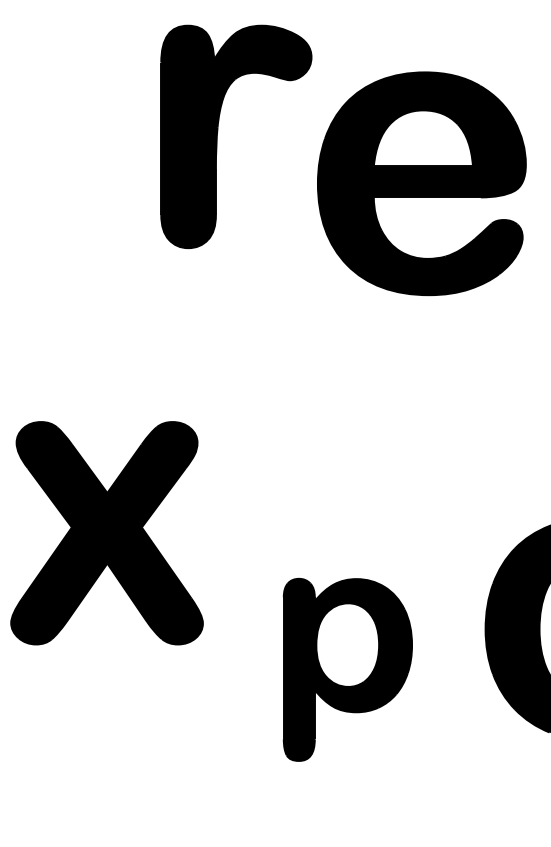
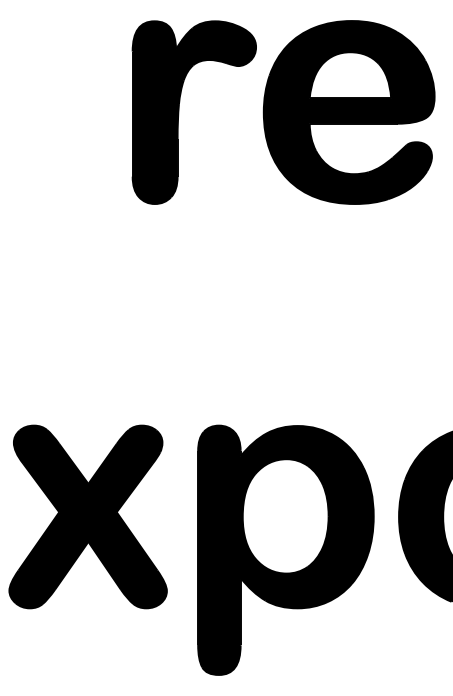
part: (421, 183) -> (348, 112), moved
part: (106, 533) -> (87, 517), moved
part: (347, 669) -> (285, 550), size x1.67

